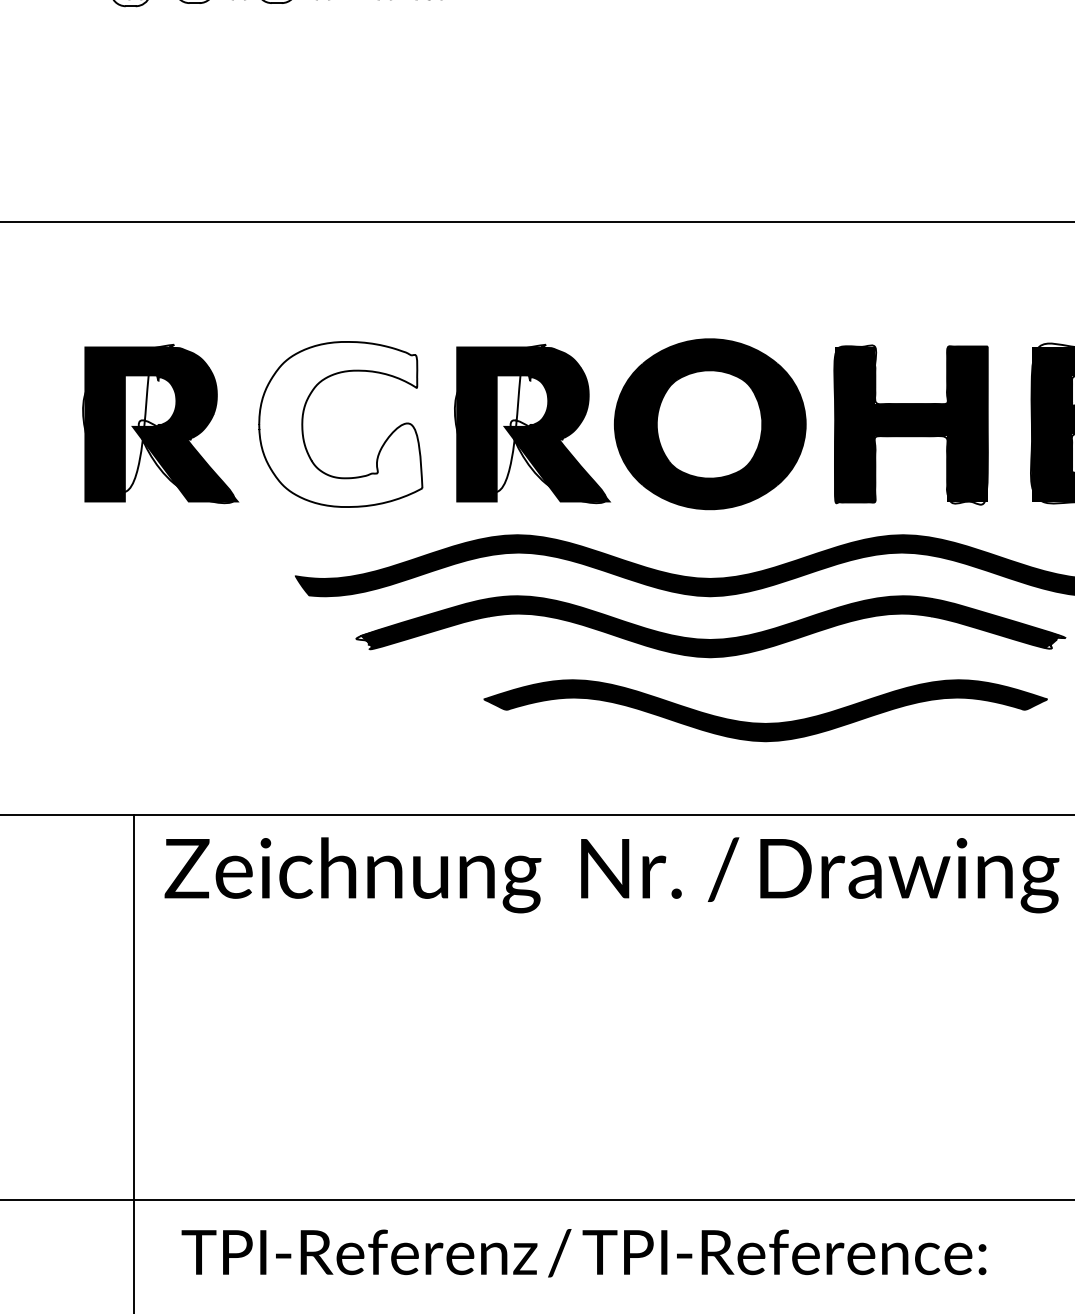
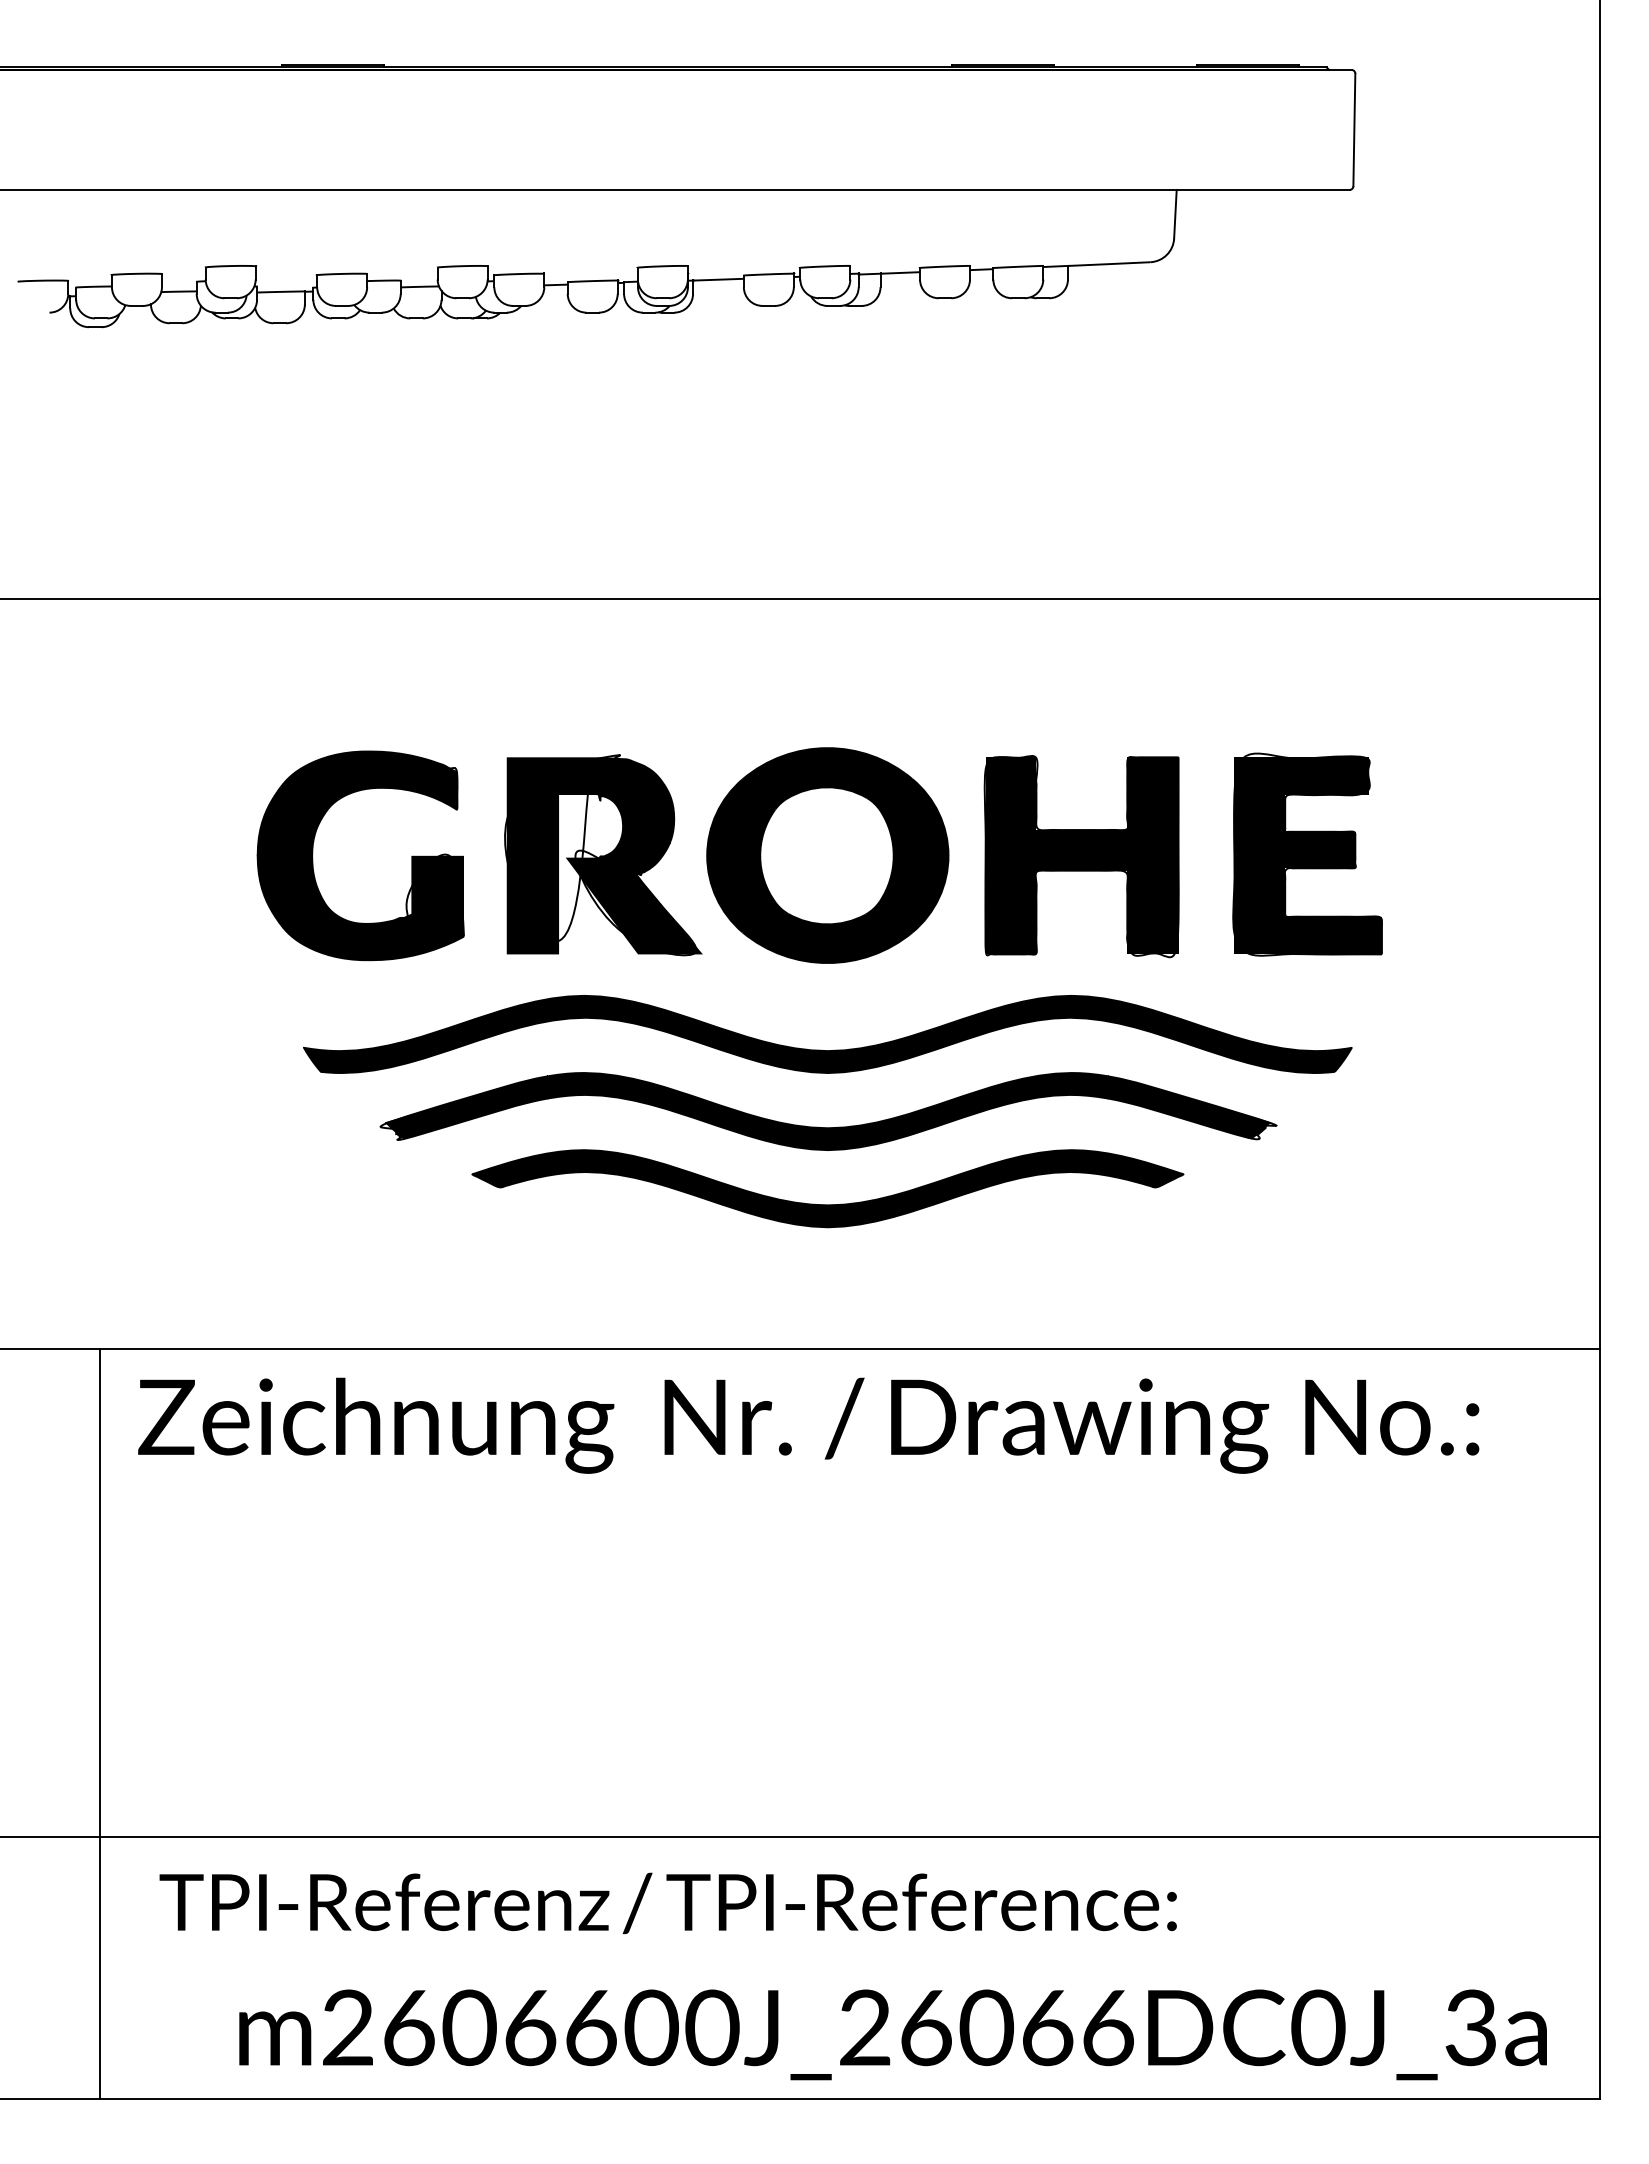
part: (160, 424) -> (133, 855), removed
fill: (340, 424) -> (360, 855), added
part: (765, 723) -> (827, 1204), moved

